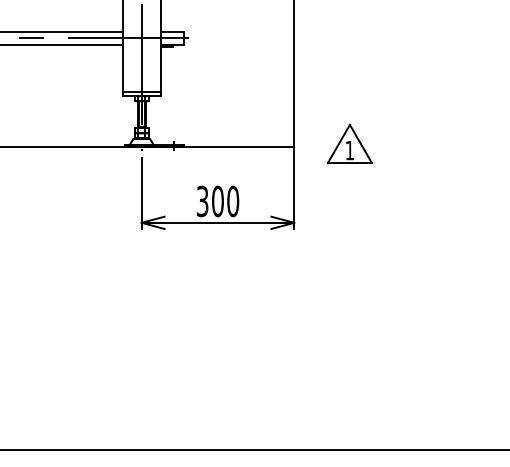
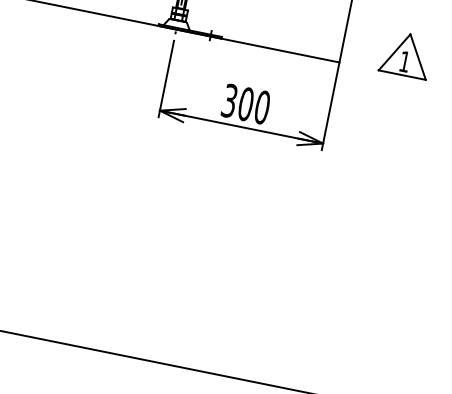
part: (349, 143) -> (406, 54), moved

